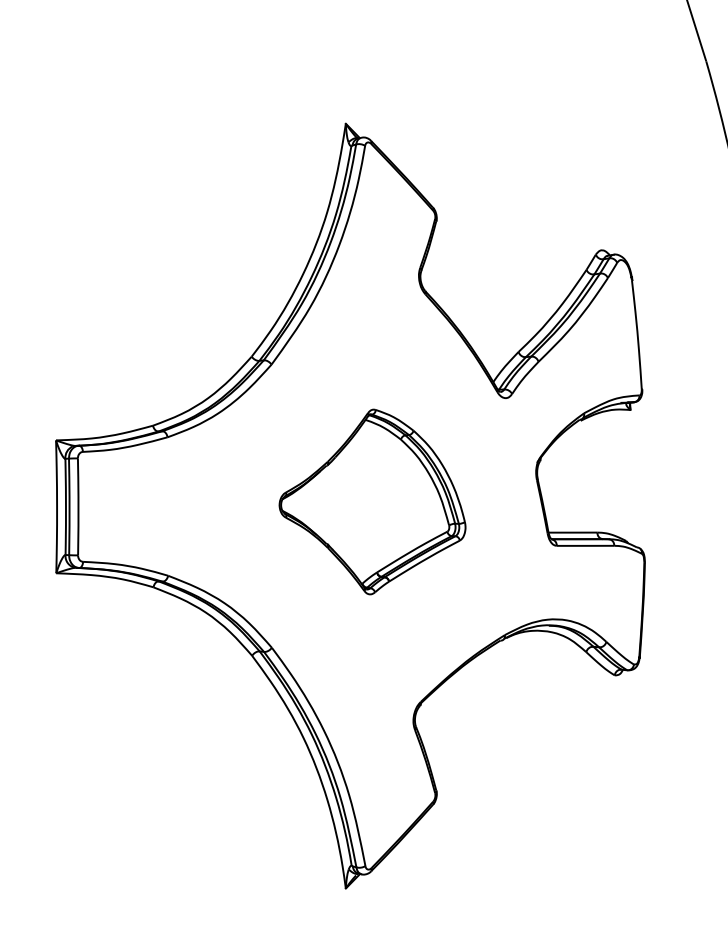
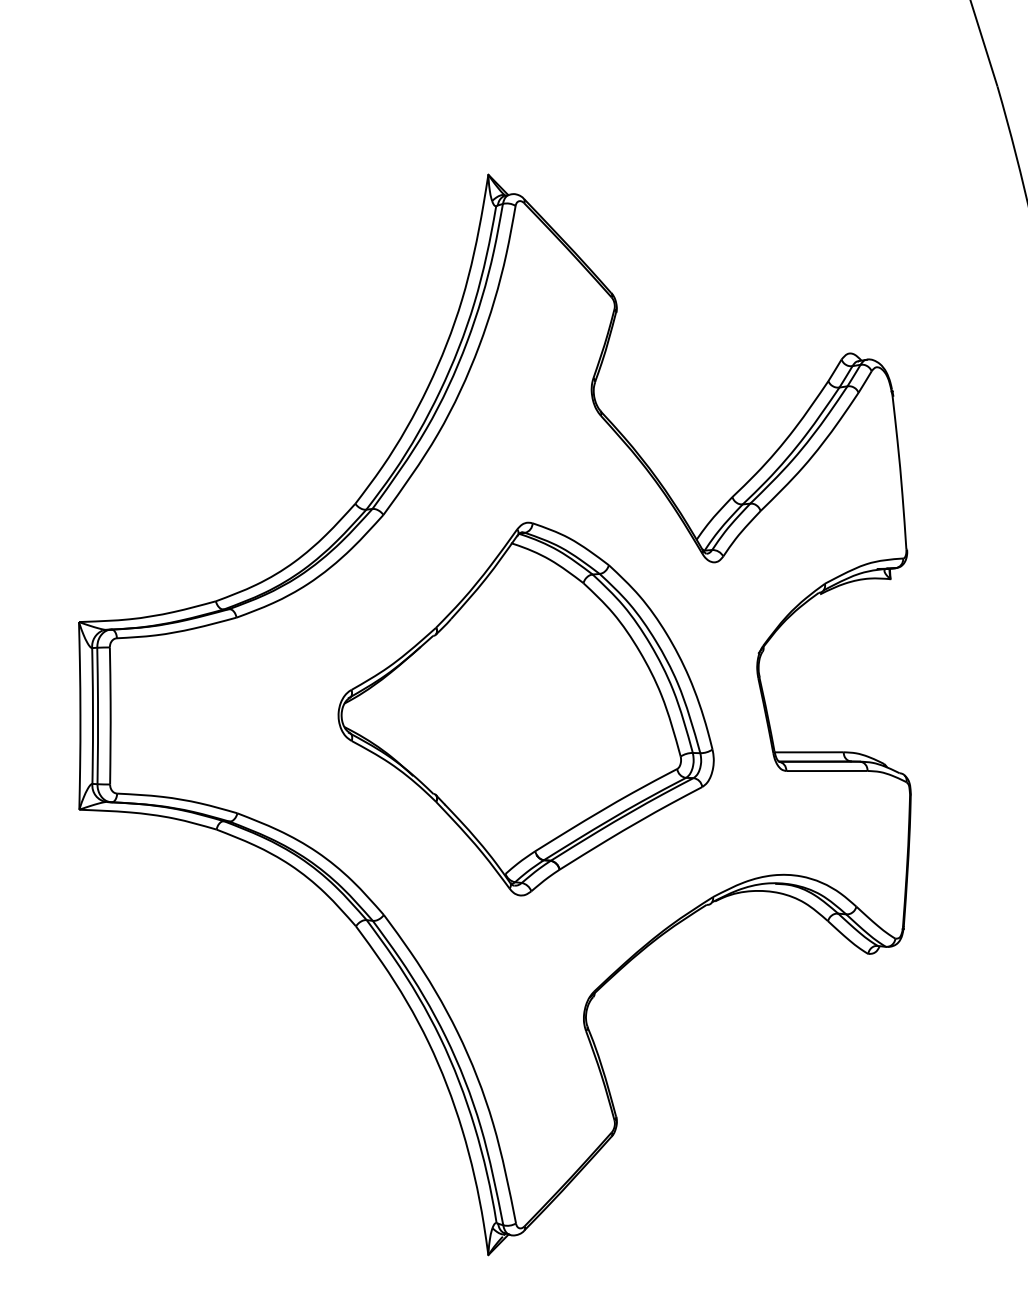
part: (372, 501) -> (526, 708), size x1.43

